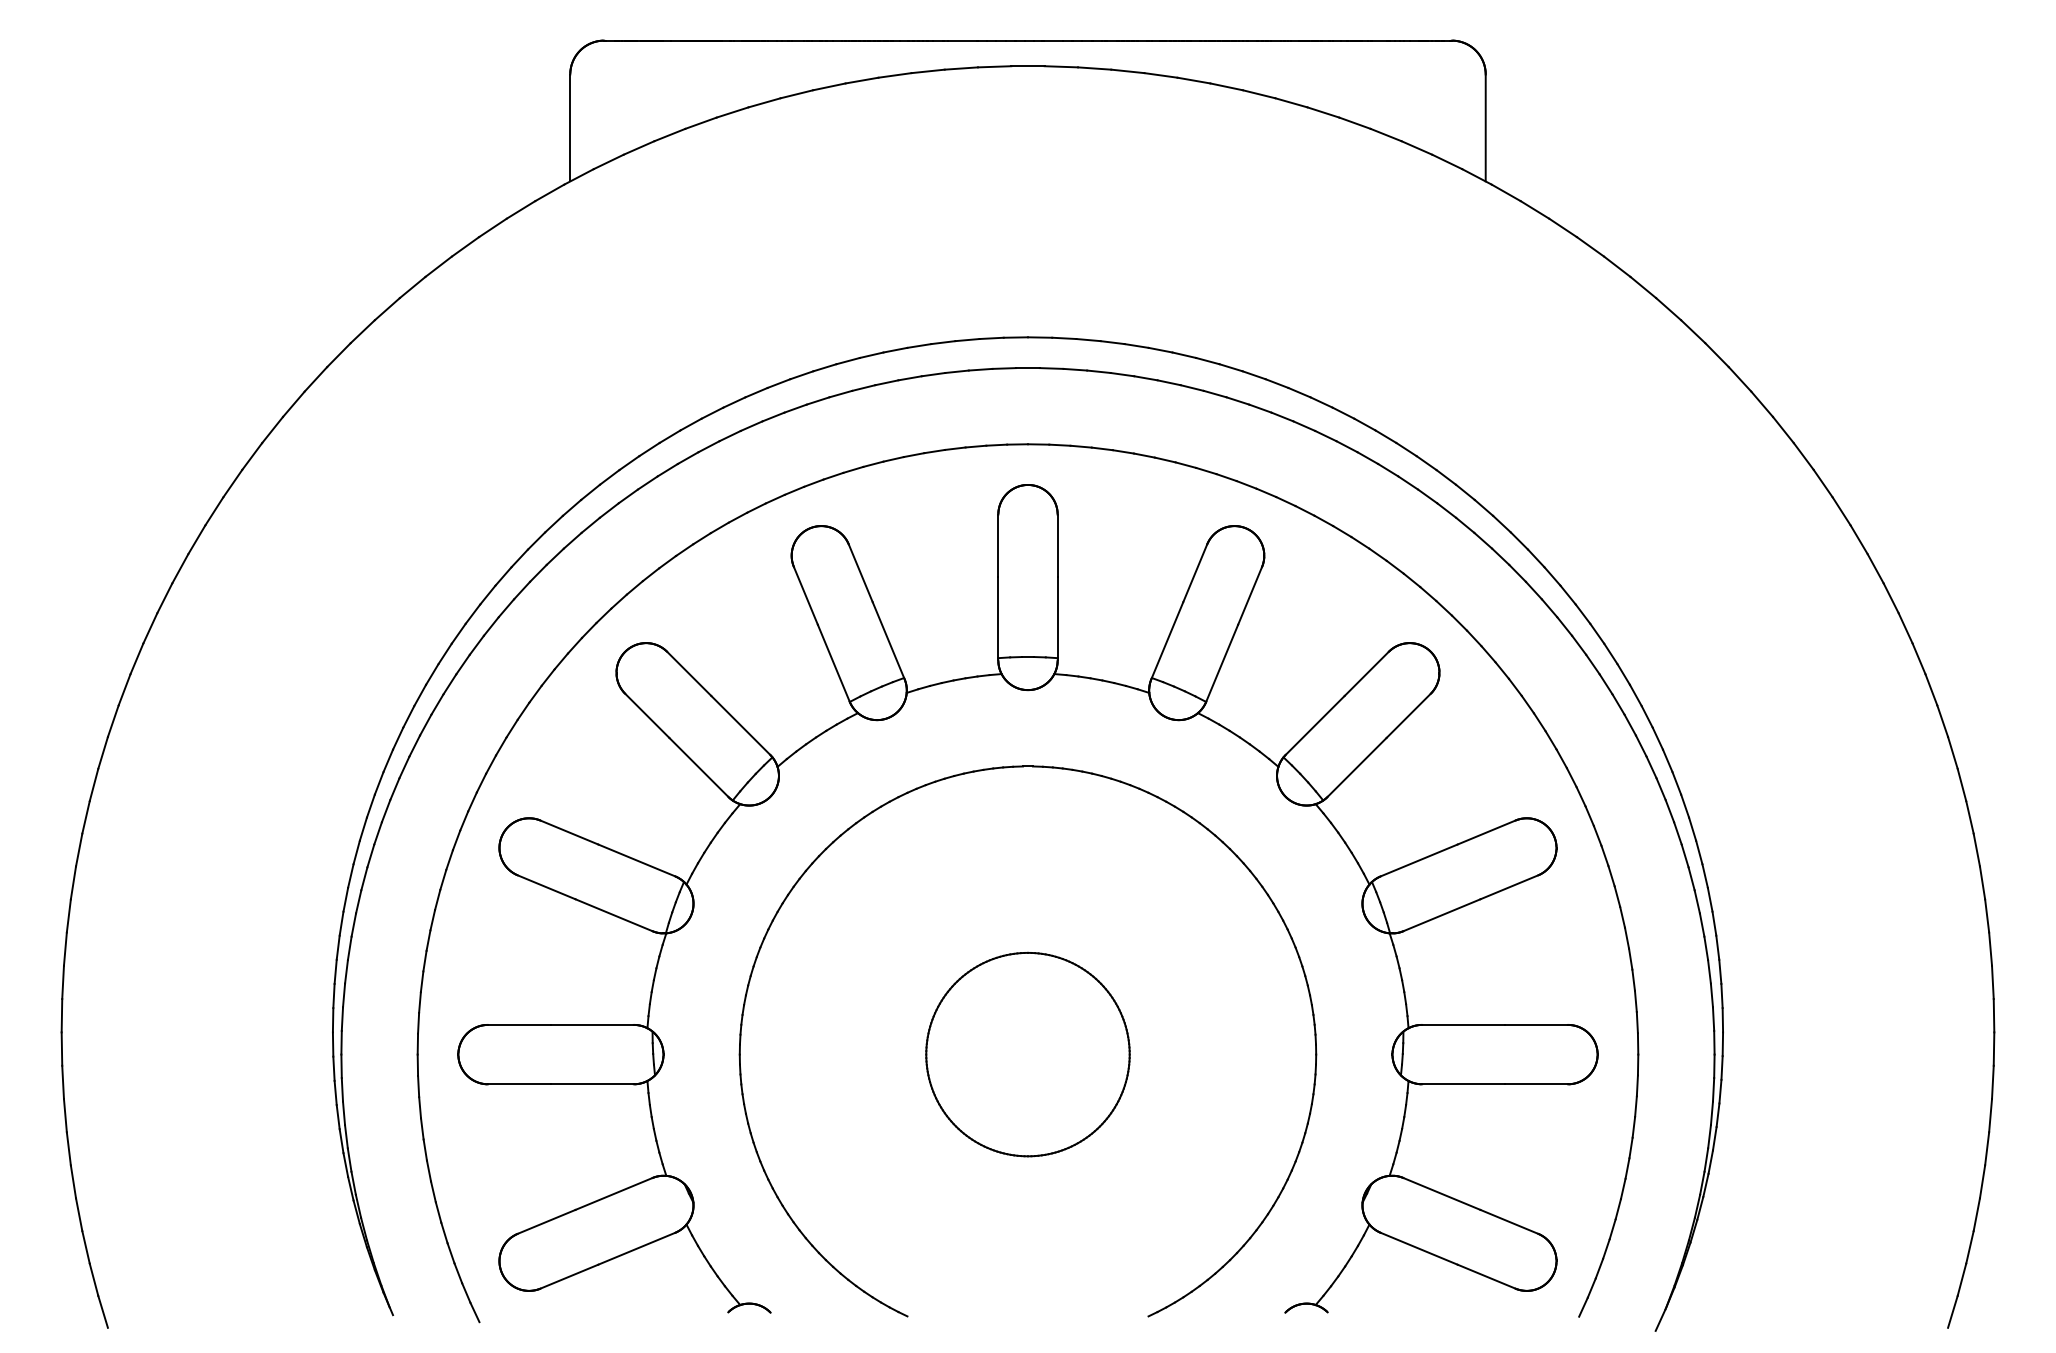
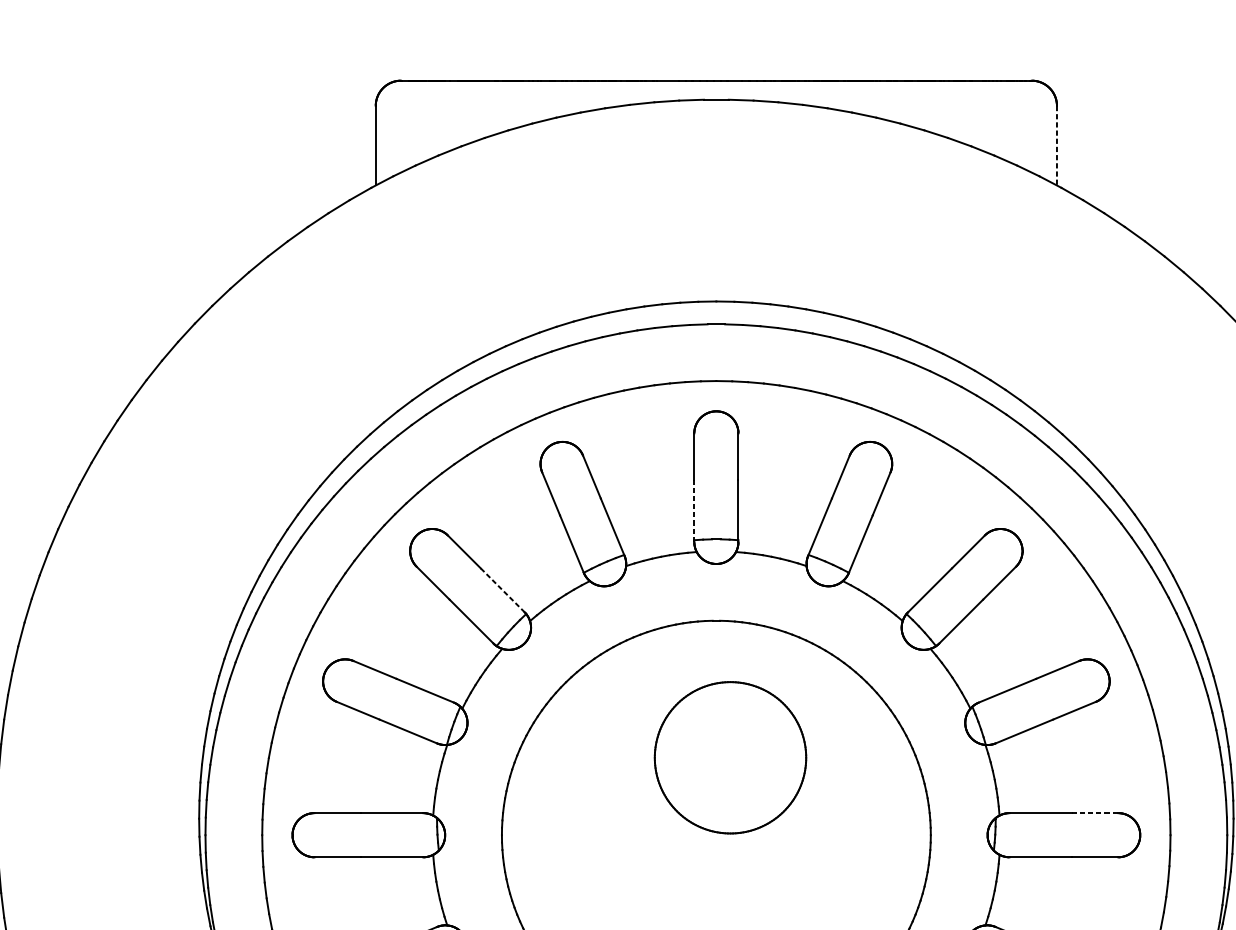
line: (1485, 128) -> (1056, 146), solid -> dashed
line: (998, 618) -> (694, 510), solid -> dashed
line: (740, 725) -> (502, 590), solid -> dashed
line: (1537, 1024) -> (1095, 812), solid -> dashed
part: (1027, 1054) -> (730, 757), moved

